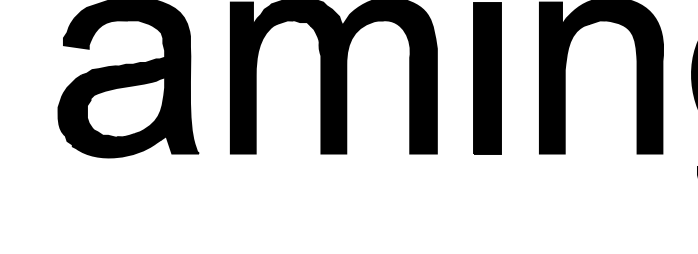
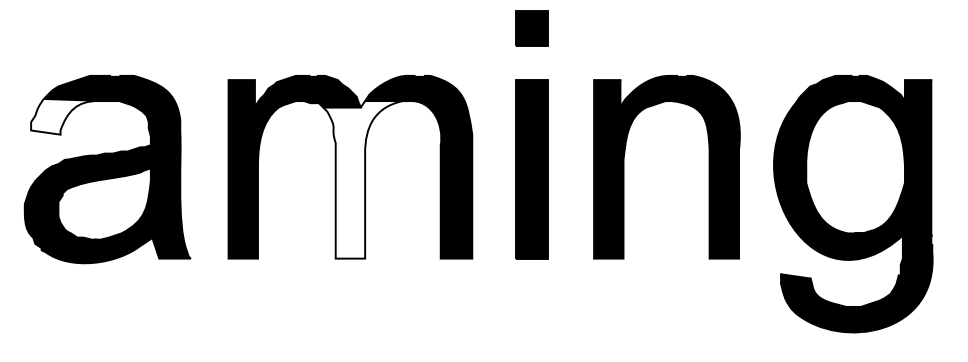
fill: (95, 33) -> (68, 116), removed
fill: (347, 86) -> (366, 179), removed

